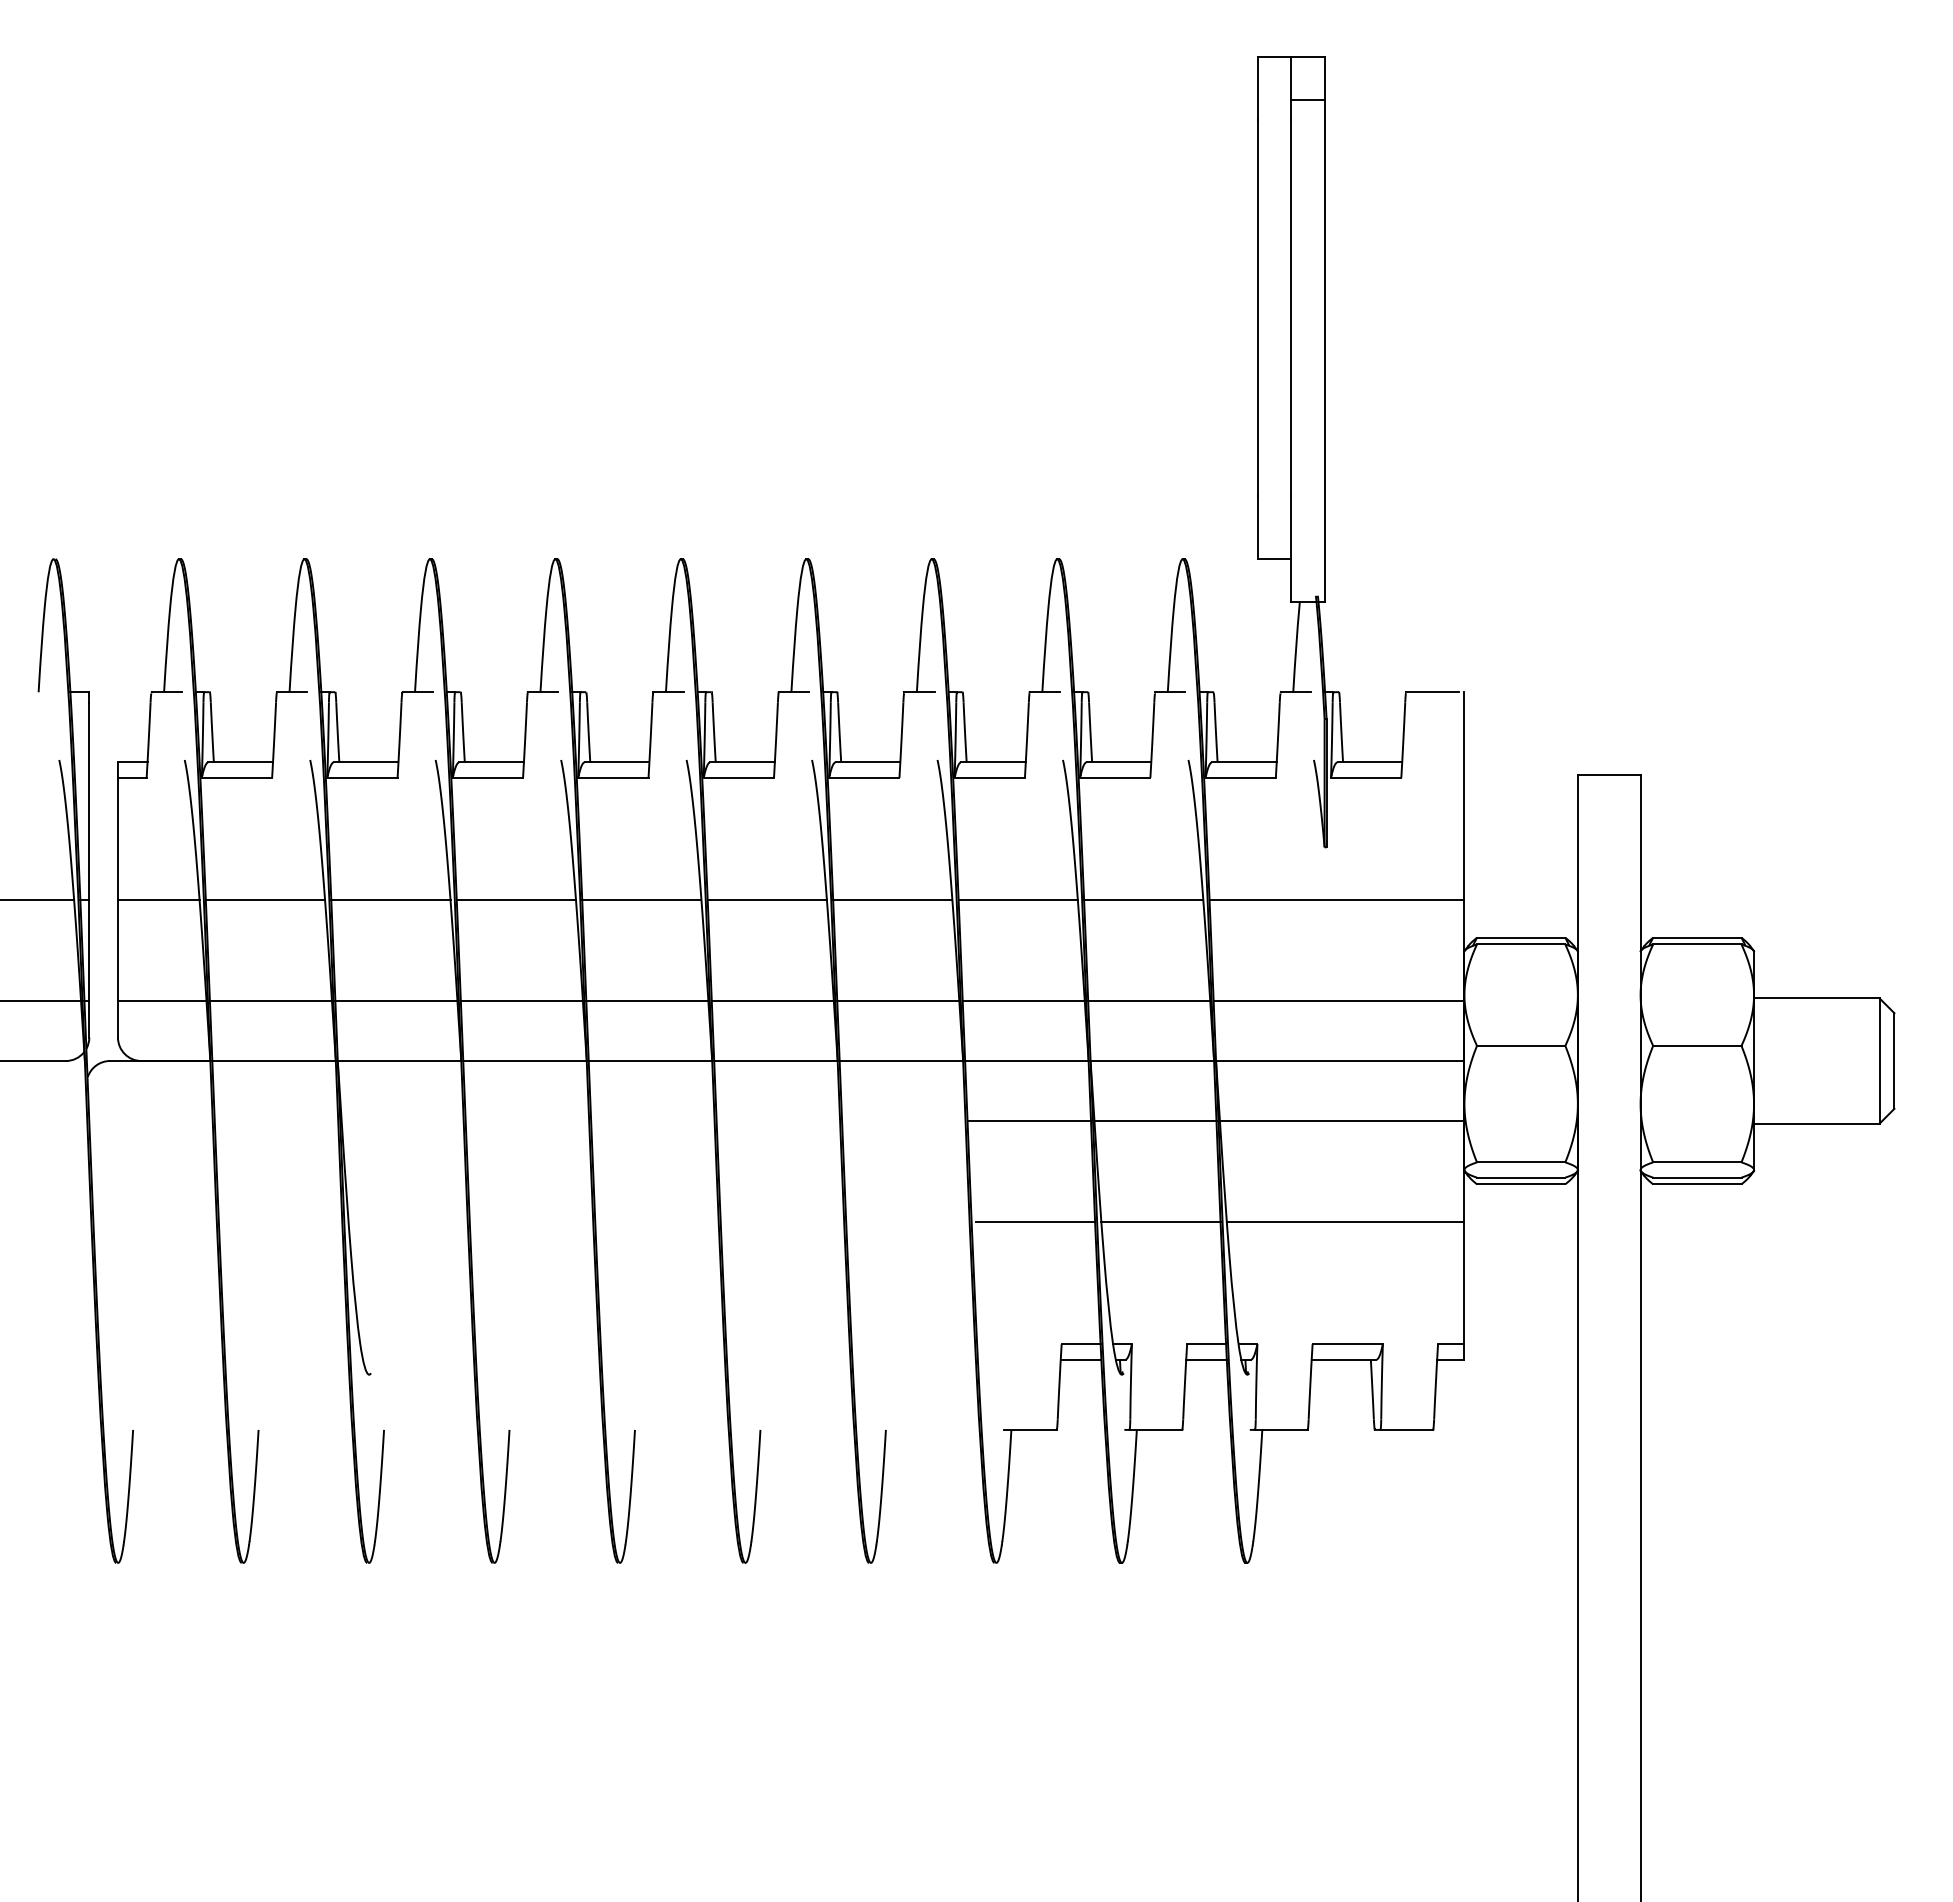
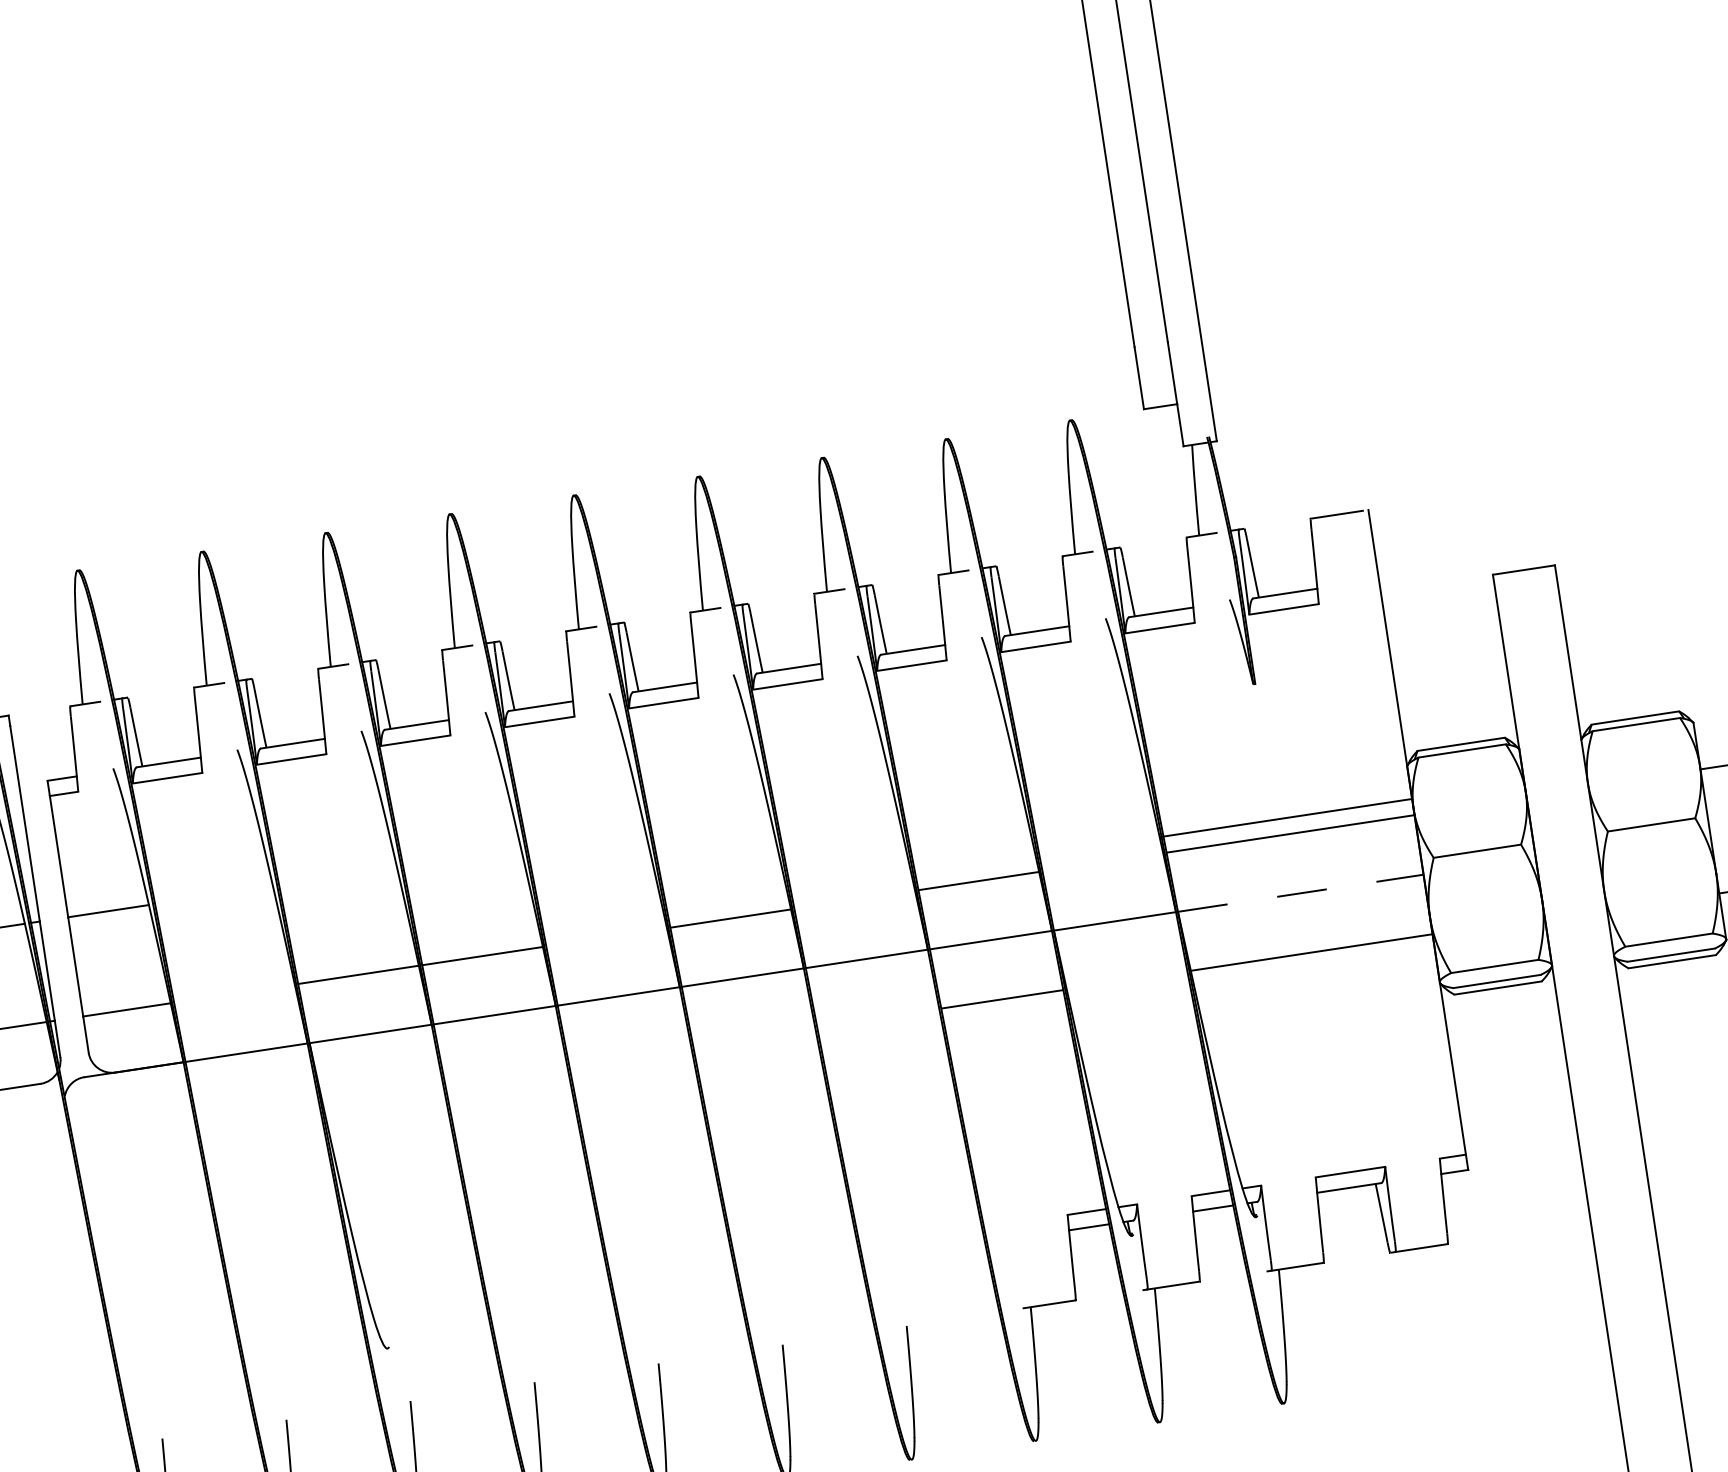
line: (265, 900) -> (214, 895), removed
line: (390, 900) -> (337, 876), removed
line: (516, 900) -> (462, 857), removed
line: (641, 900) -> (585, 839), removed
line: (766, 900) -> (709, 820), removed
line: (892, 900) -> (834, 801), removed
line: (1017, 900) -> (957, 782), removed
line: (1143, 900) -> (1082, 763), removed
line: (1336, 900) -> (1285, 818), moved
line: (270, 1000) -> (233, 993), removed
line: (647, 1000) -> (606, 937), removed
line: (898, 1000) -> (854, 899), removed
line: (1149, 1000) -> (1103, 861), removed
line: (1340, 1061) -> (1301, 893), solid -> dashed
line: (1155, 1121) -> (1127, 980), removed
line: (1035, 1221) -> (1023, 1097), removed
line: (1160, 1221) -> (1147, 1078), removed
line: (1345, 1221) -> (1329, 1051), removed

